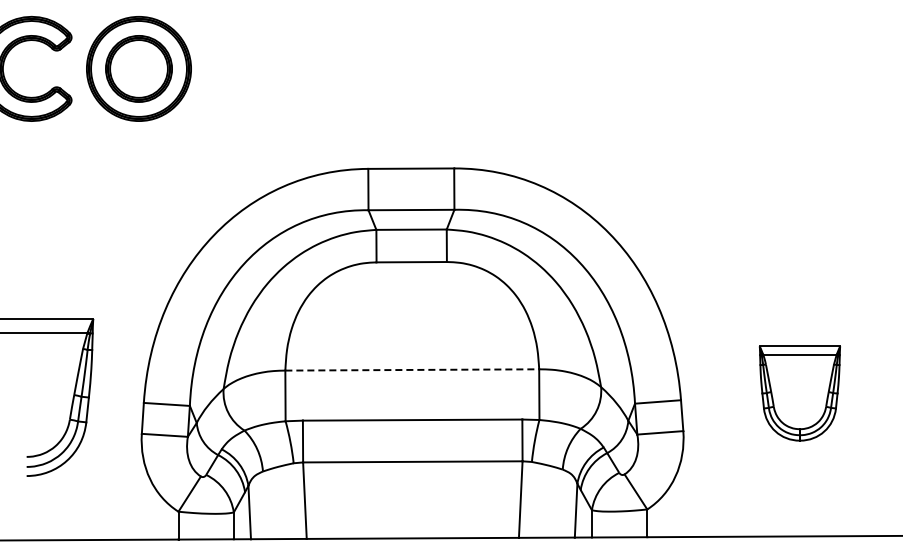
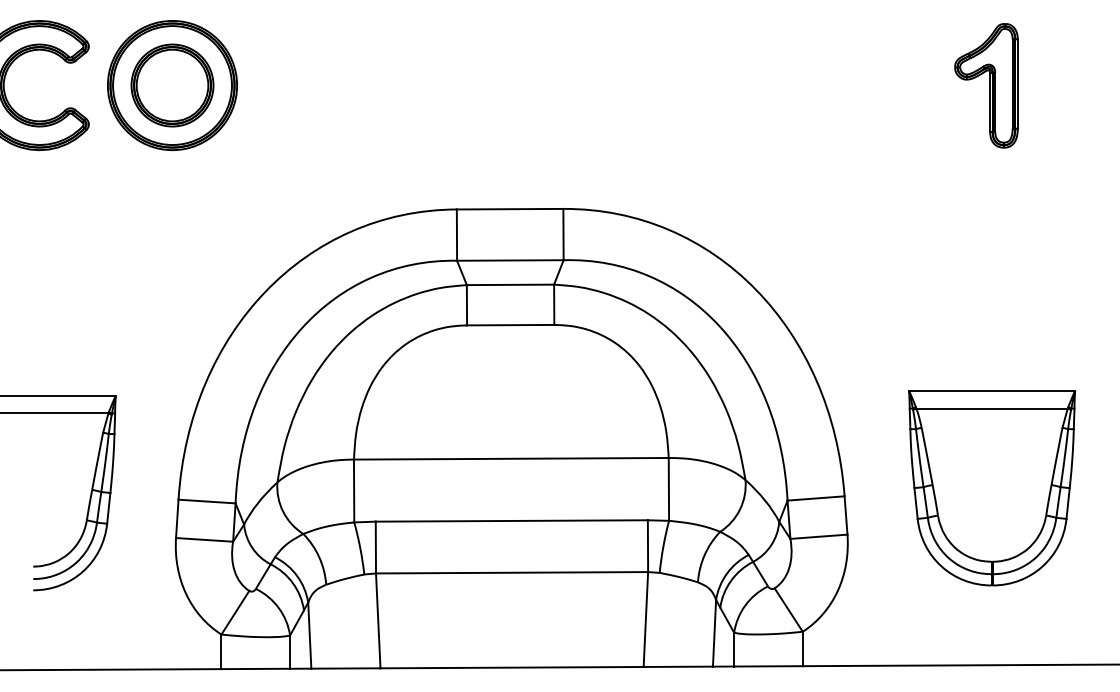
part: (795, 68) -> (986, 84), added
line: (412, 369) -> (511, 458), dashed -> solid
part: (799, 393) -> (991, 487), size x1.67

